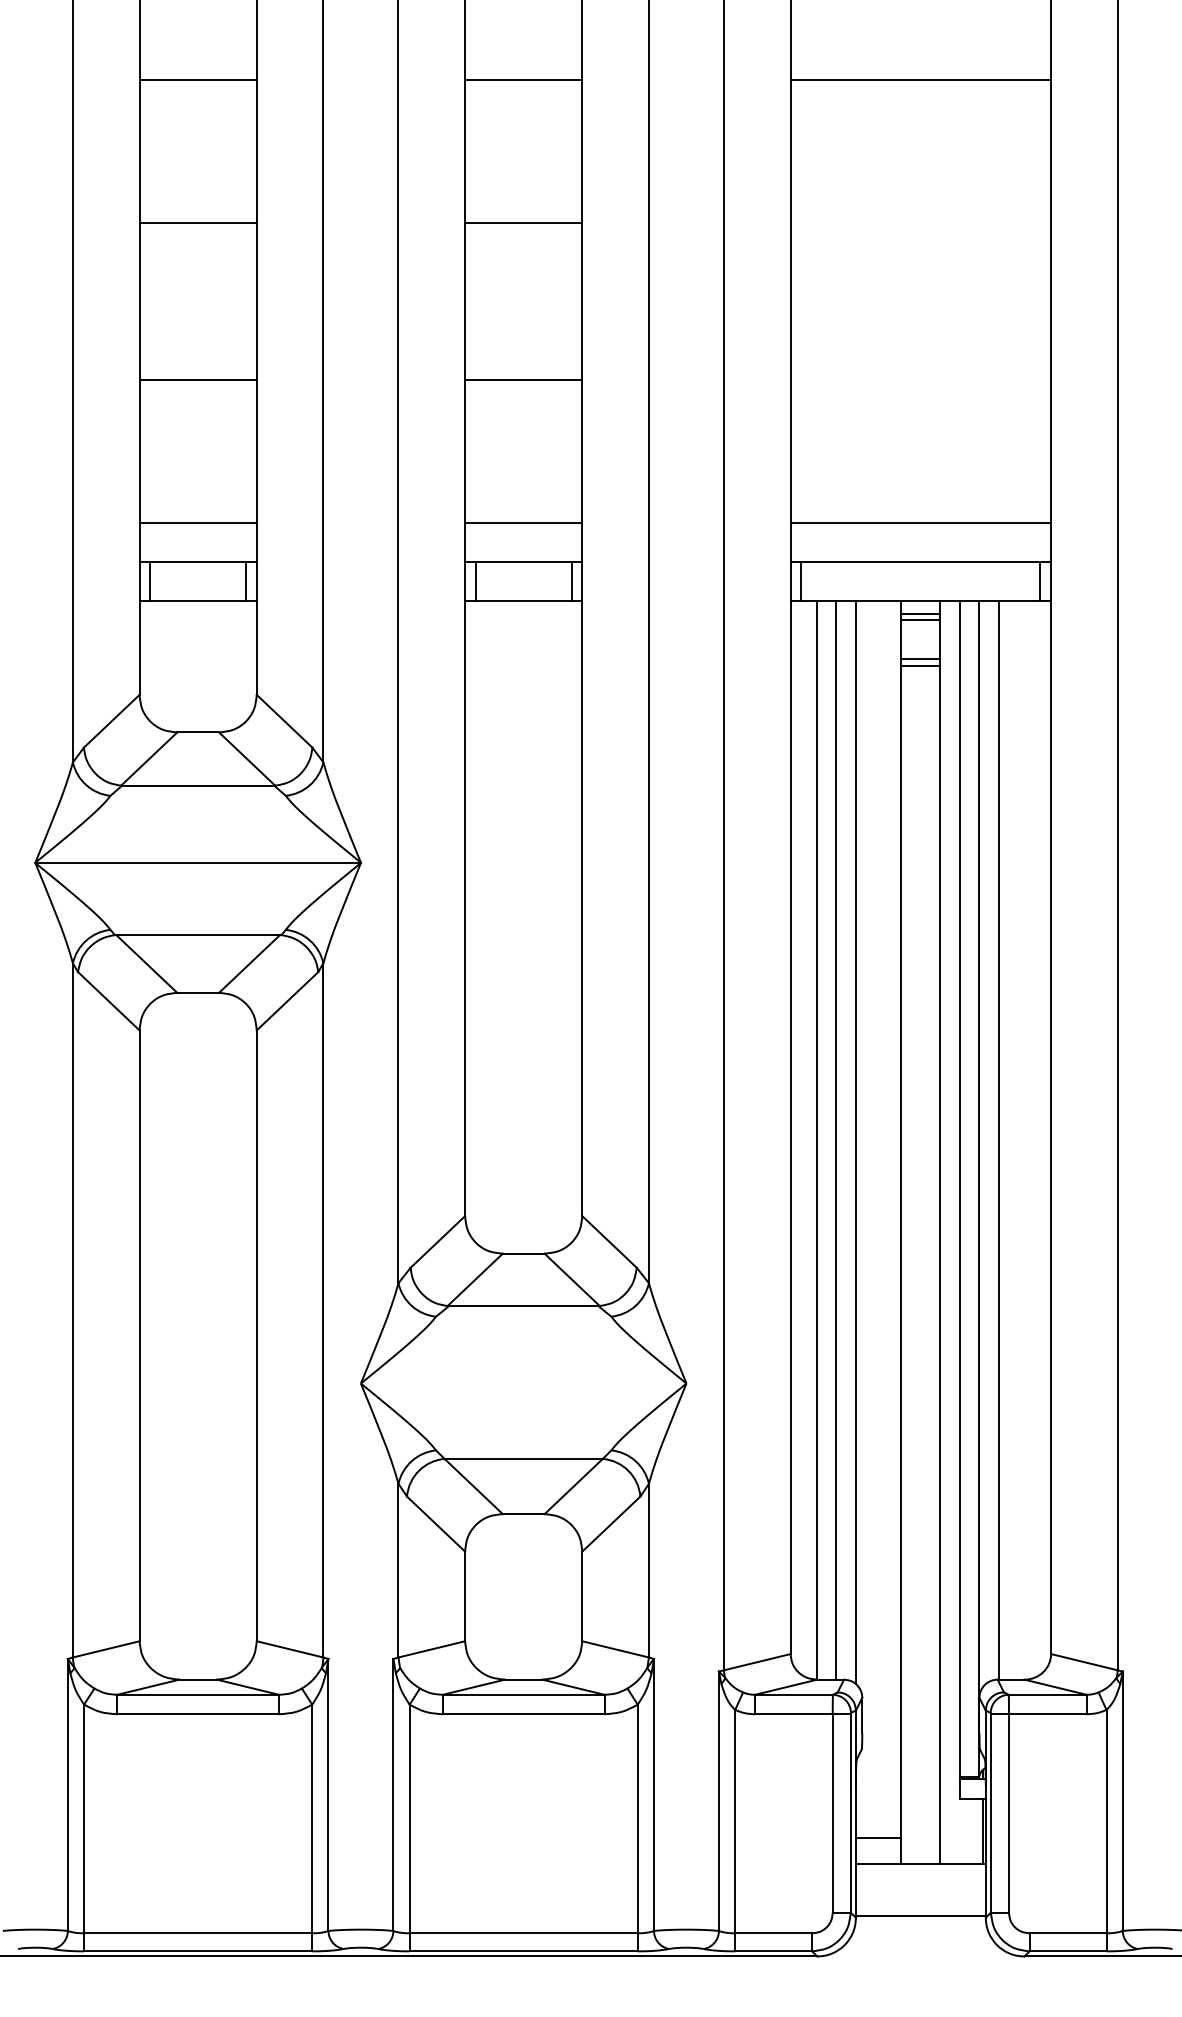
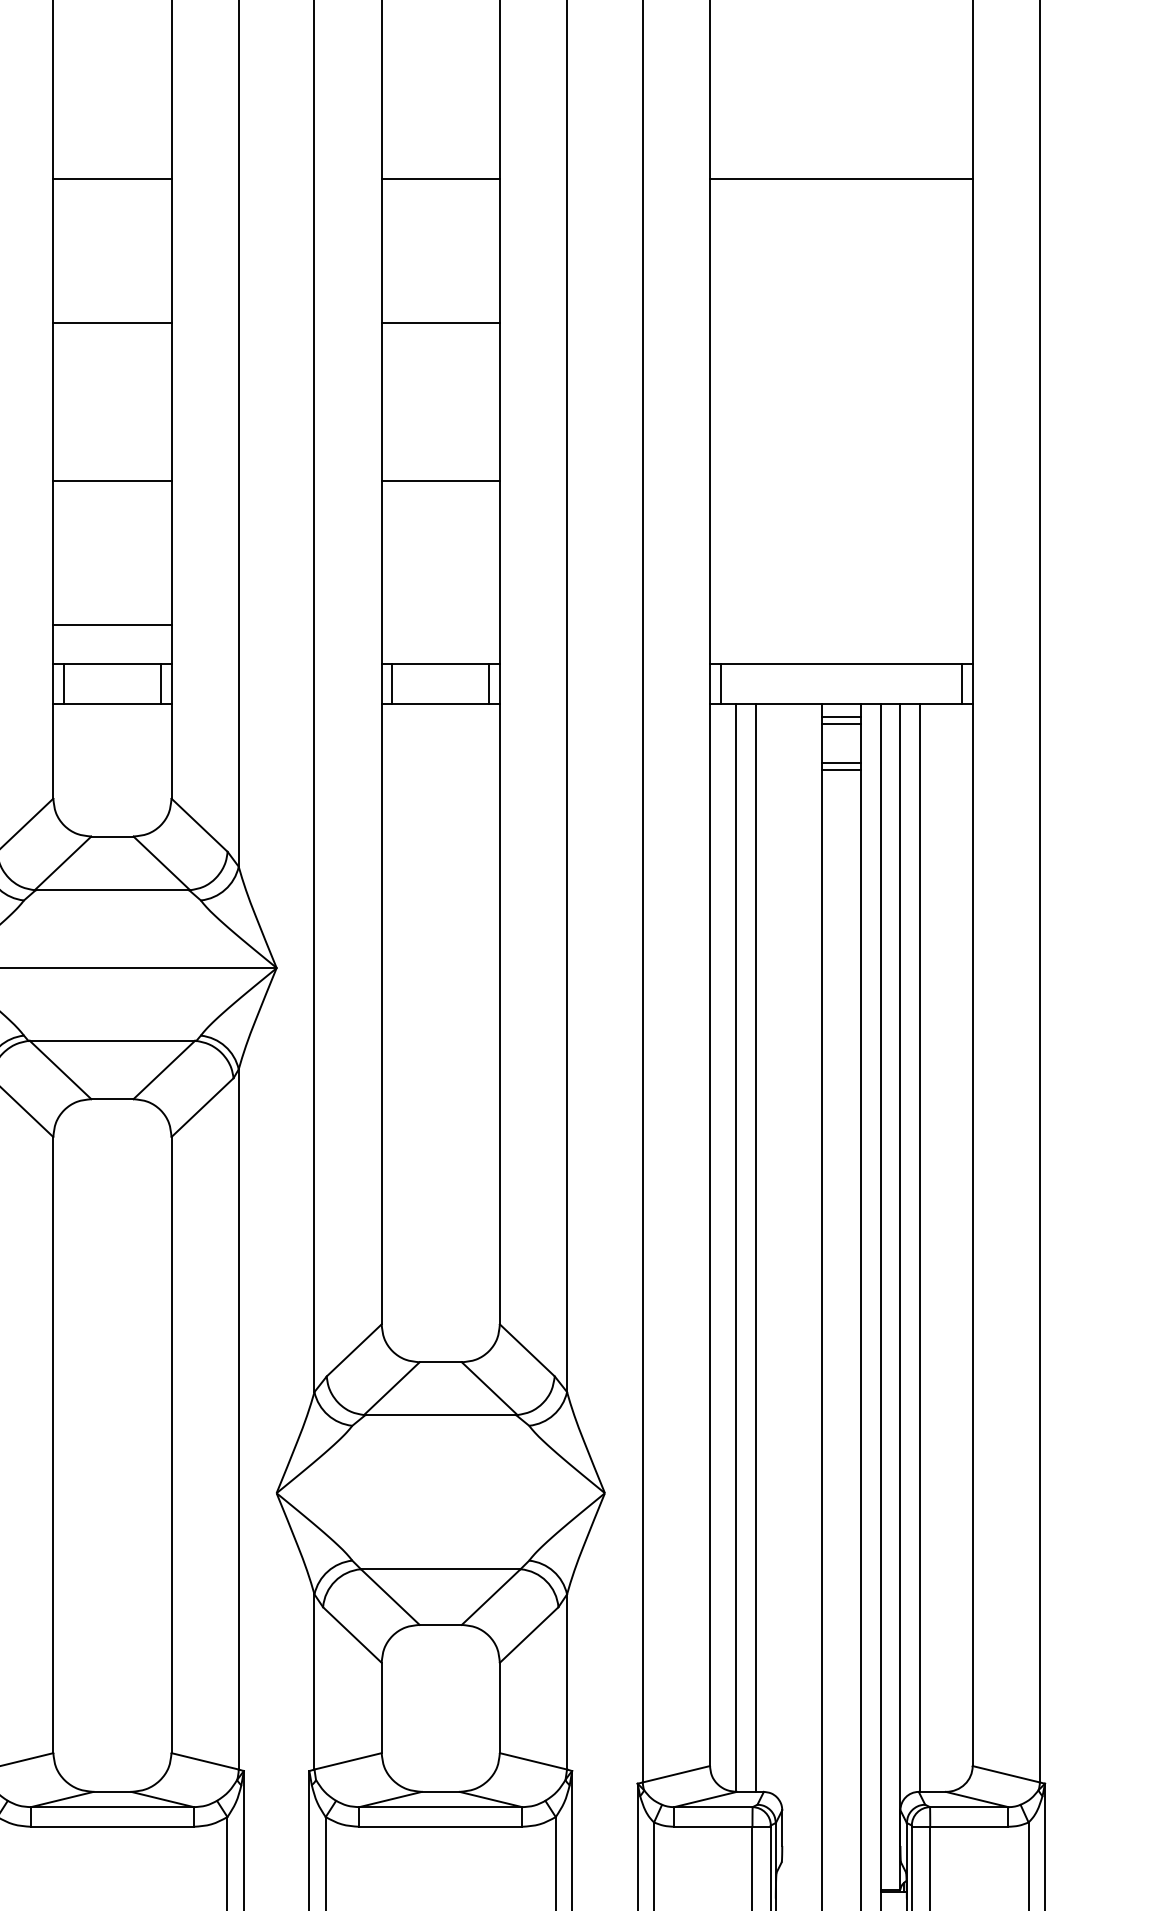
line: (523, 522) -> (440, 624), removed
line: (920, 522) -> (840, 624), removed
line: (855, 1142) -> (775, 1250), removed

